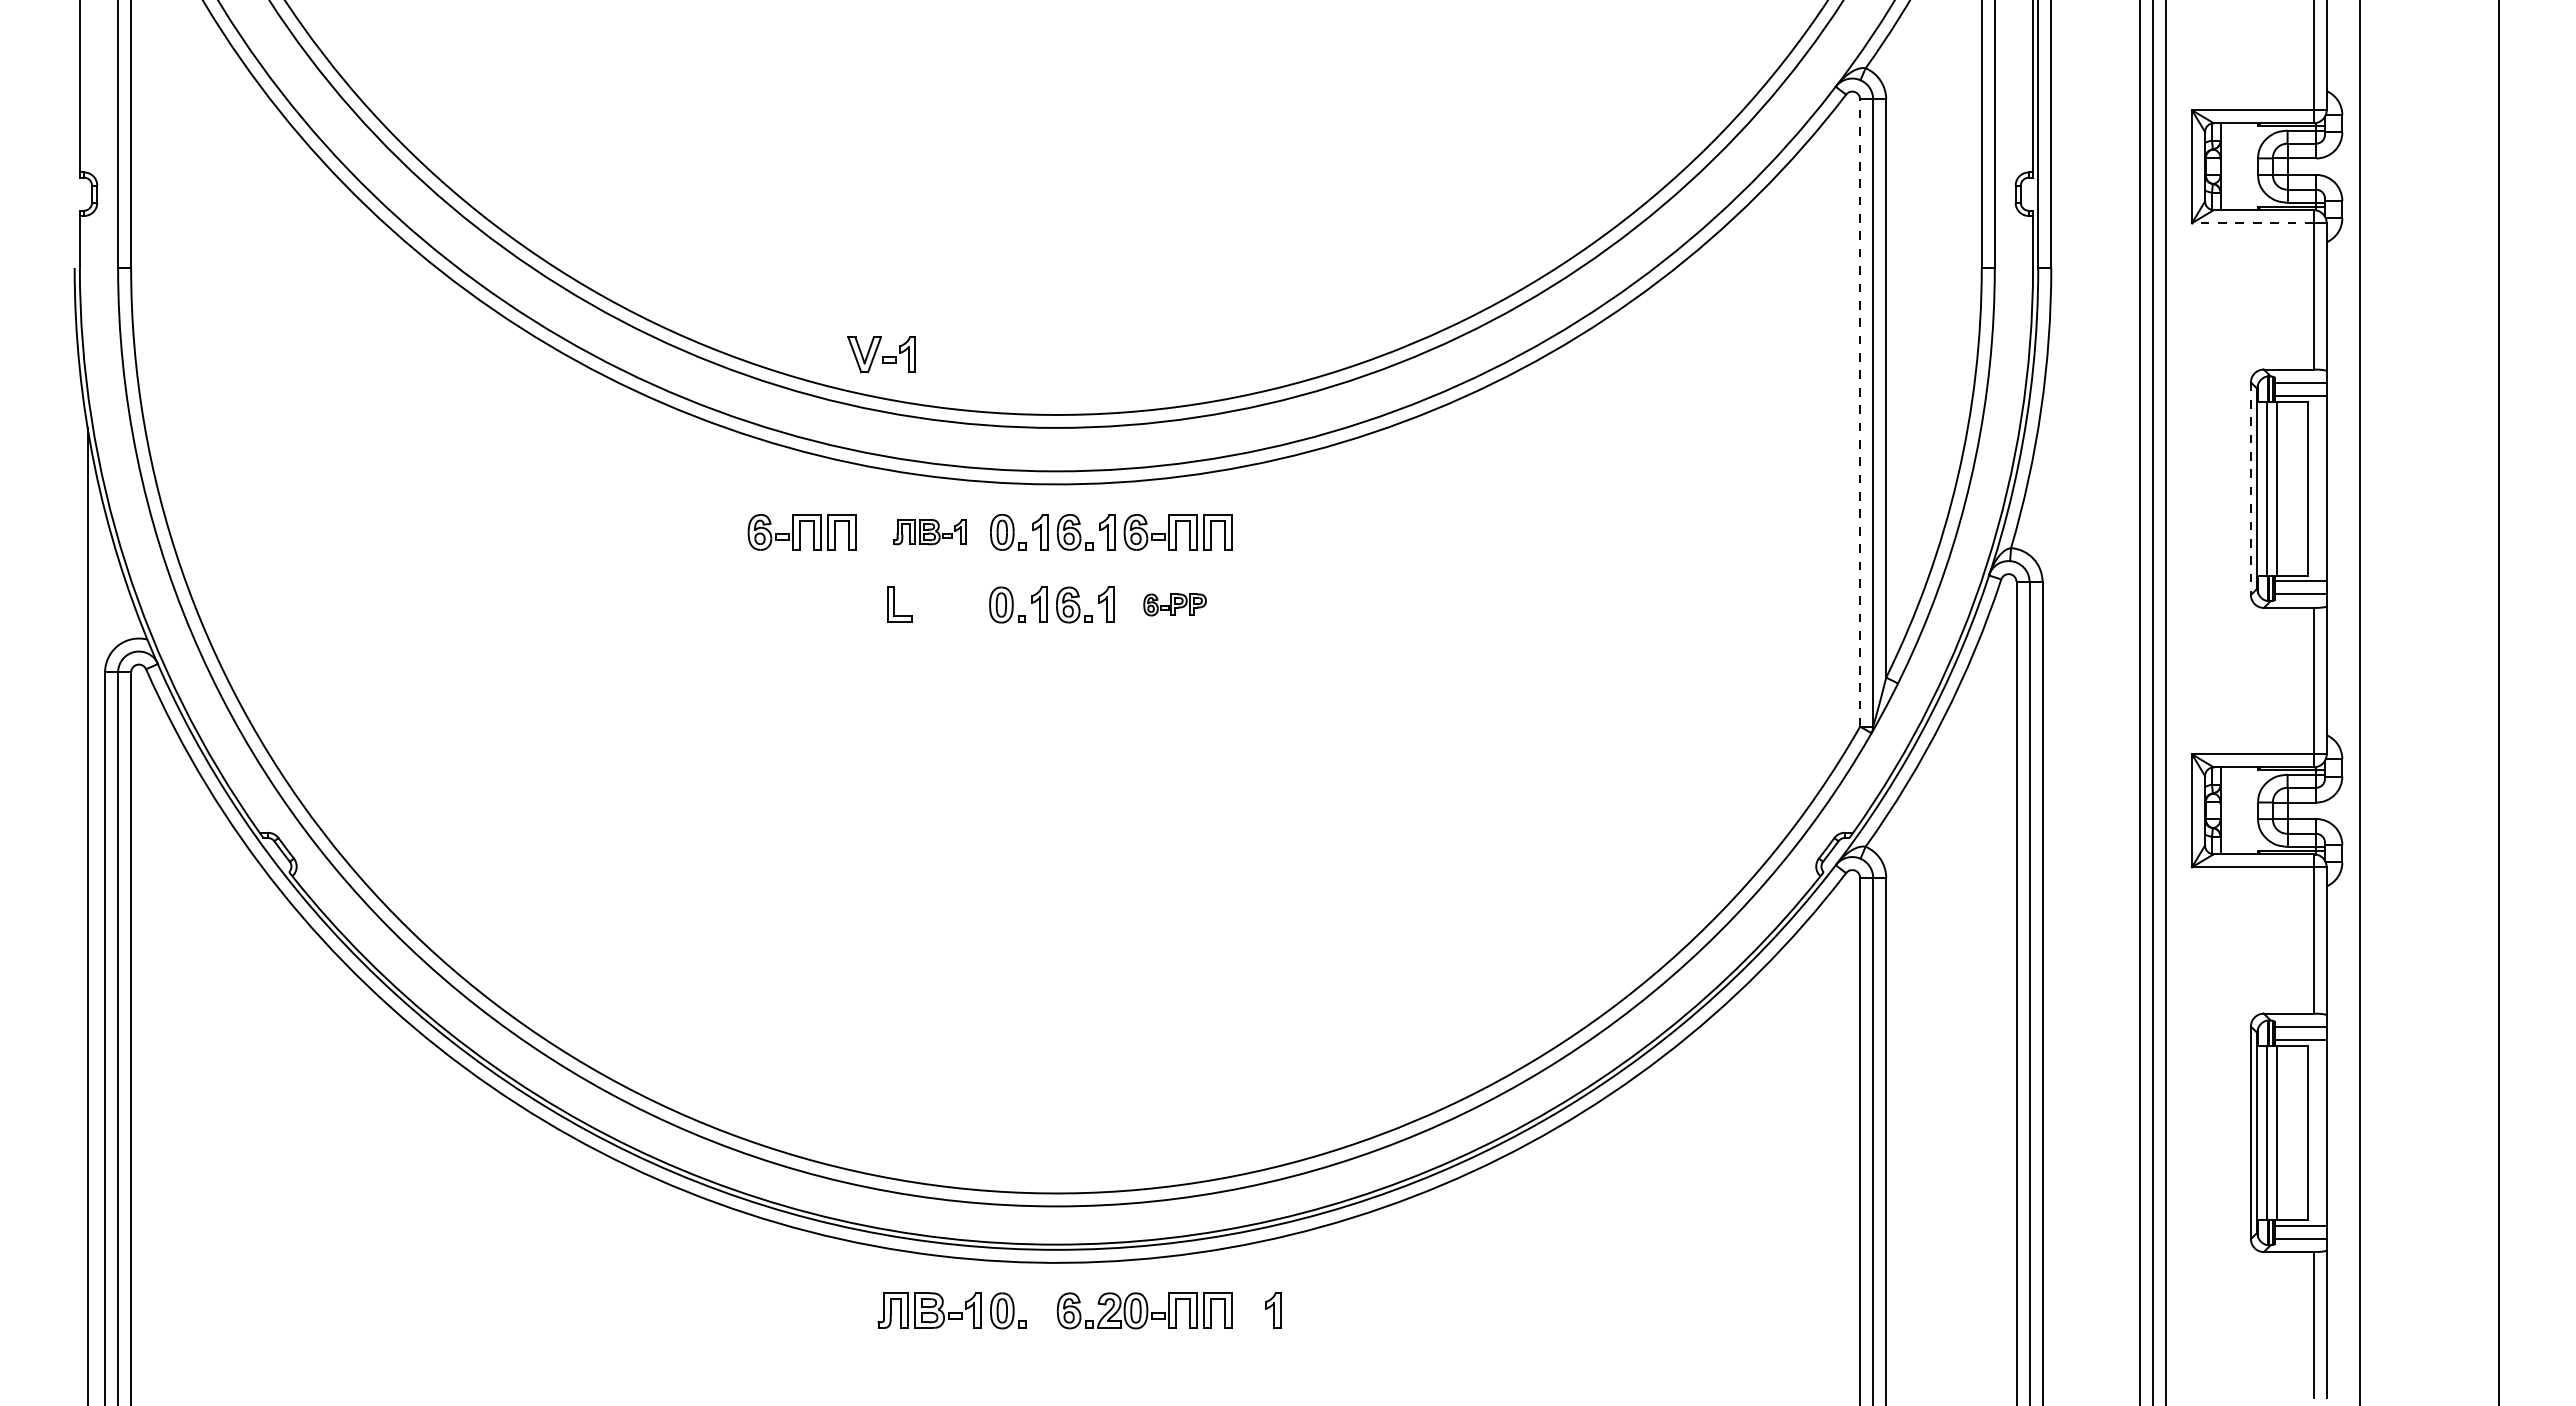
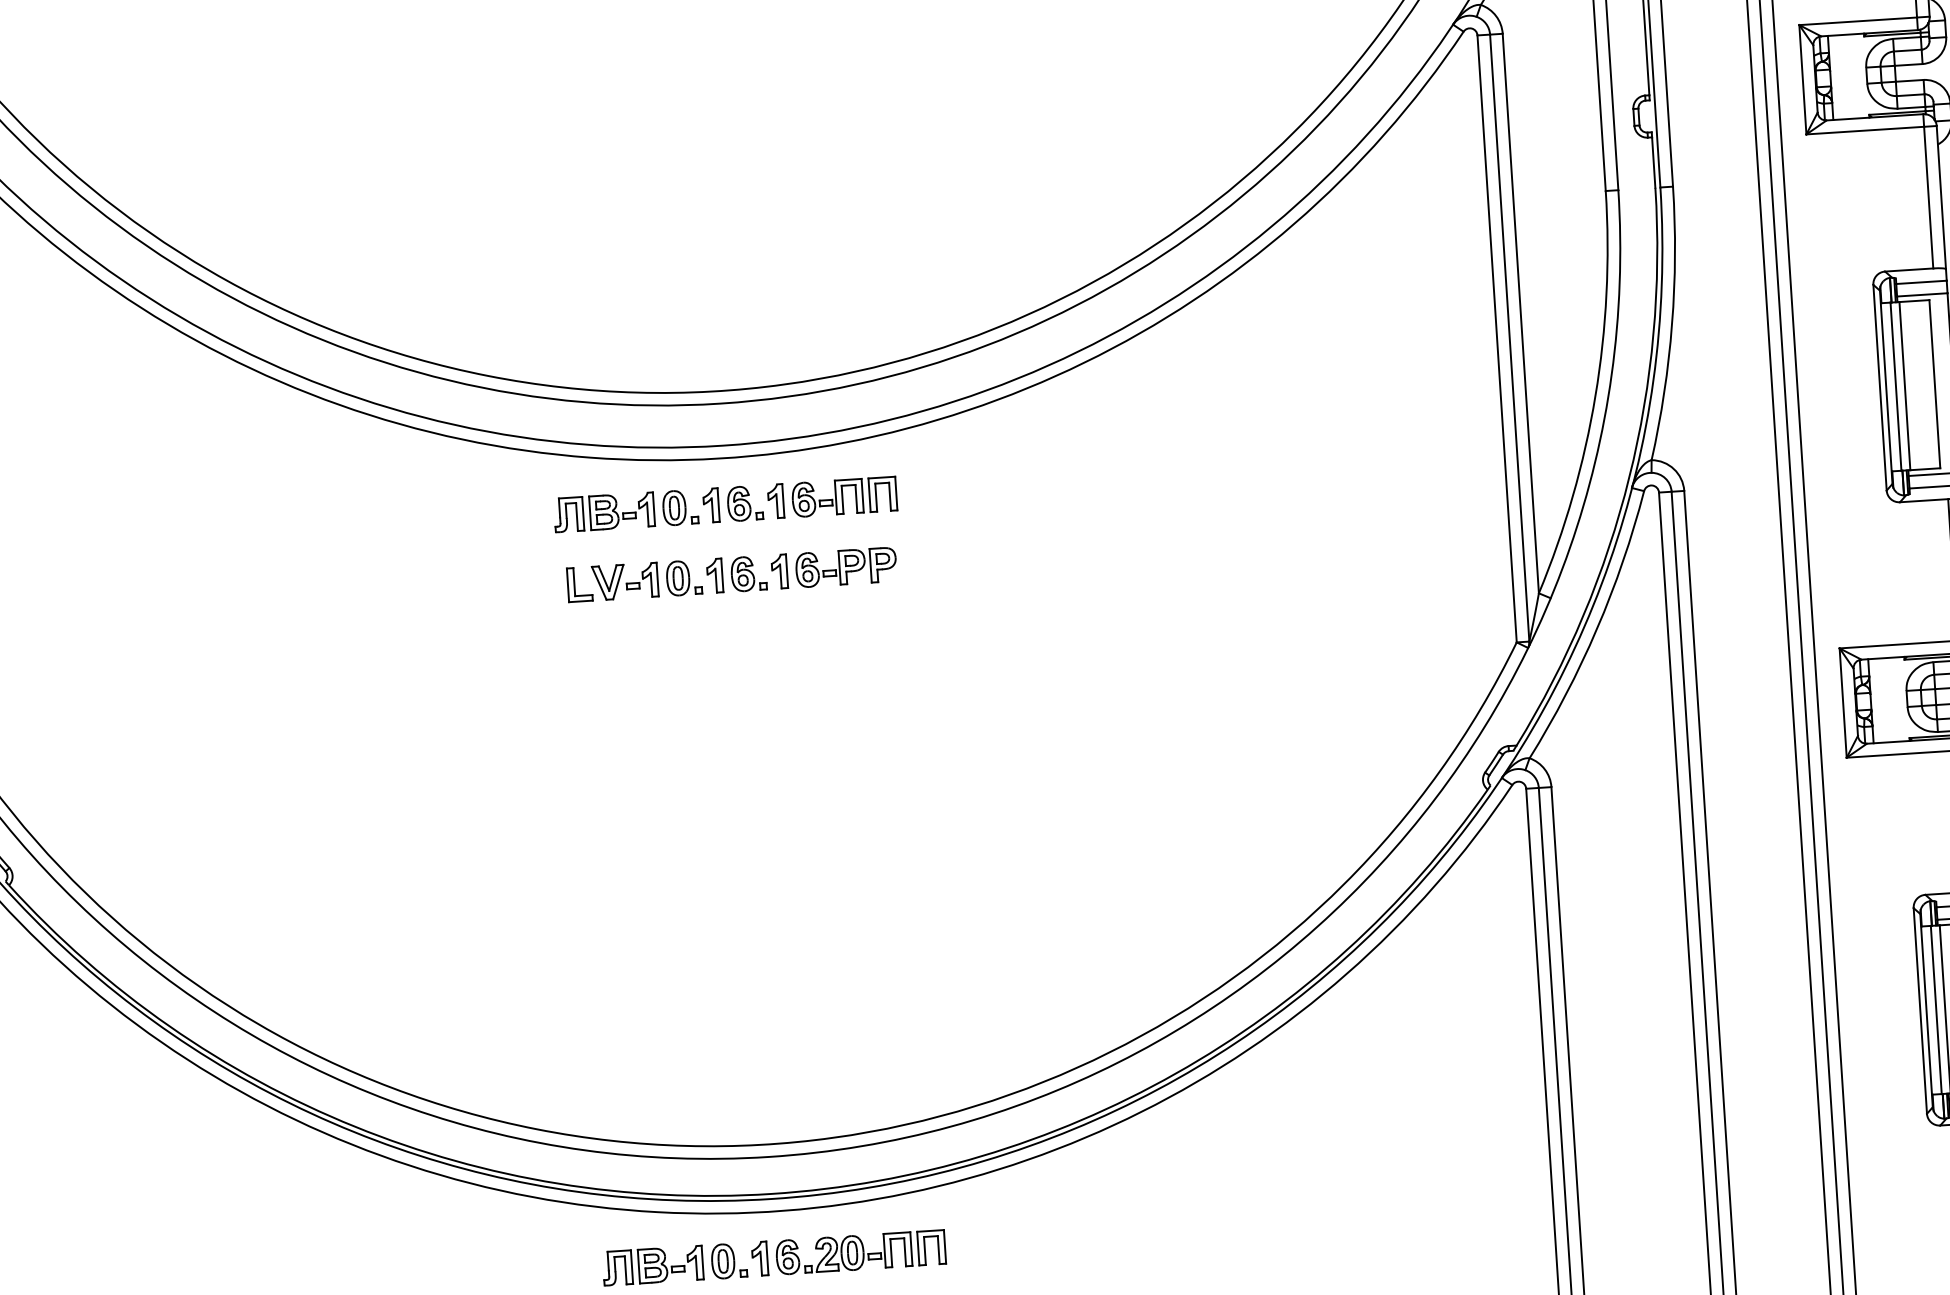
line: (2252, 223) -> (1864, 130), dashed -> solid
part: (881, 354) -> (624, 581), moved
line: (1860, 413) -> (1497, 339), dashed -> solid
line: (2250, 489) -> (1879, 388), dashed -> solid
part: (929, 531) -> (603, 511), size x1.43
part: (801, 532) -> (480, 520), removed
part: (1174, 604) -> (845, 567), size x1.67
part: (1273, 1310) -> (760, 1258), moved

